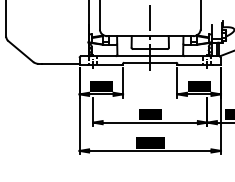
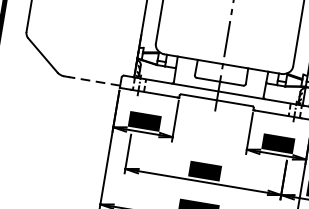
line: (60, 63) -> (94, 80), solid -> dashed

